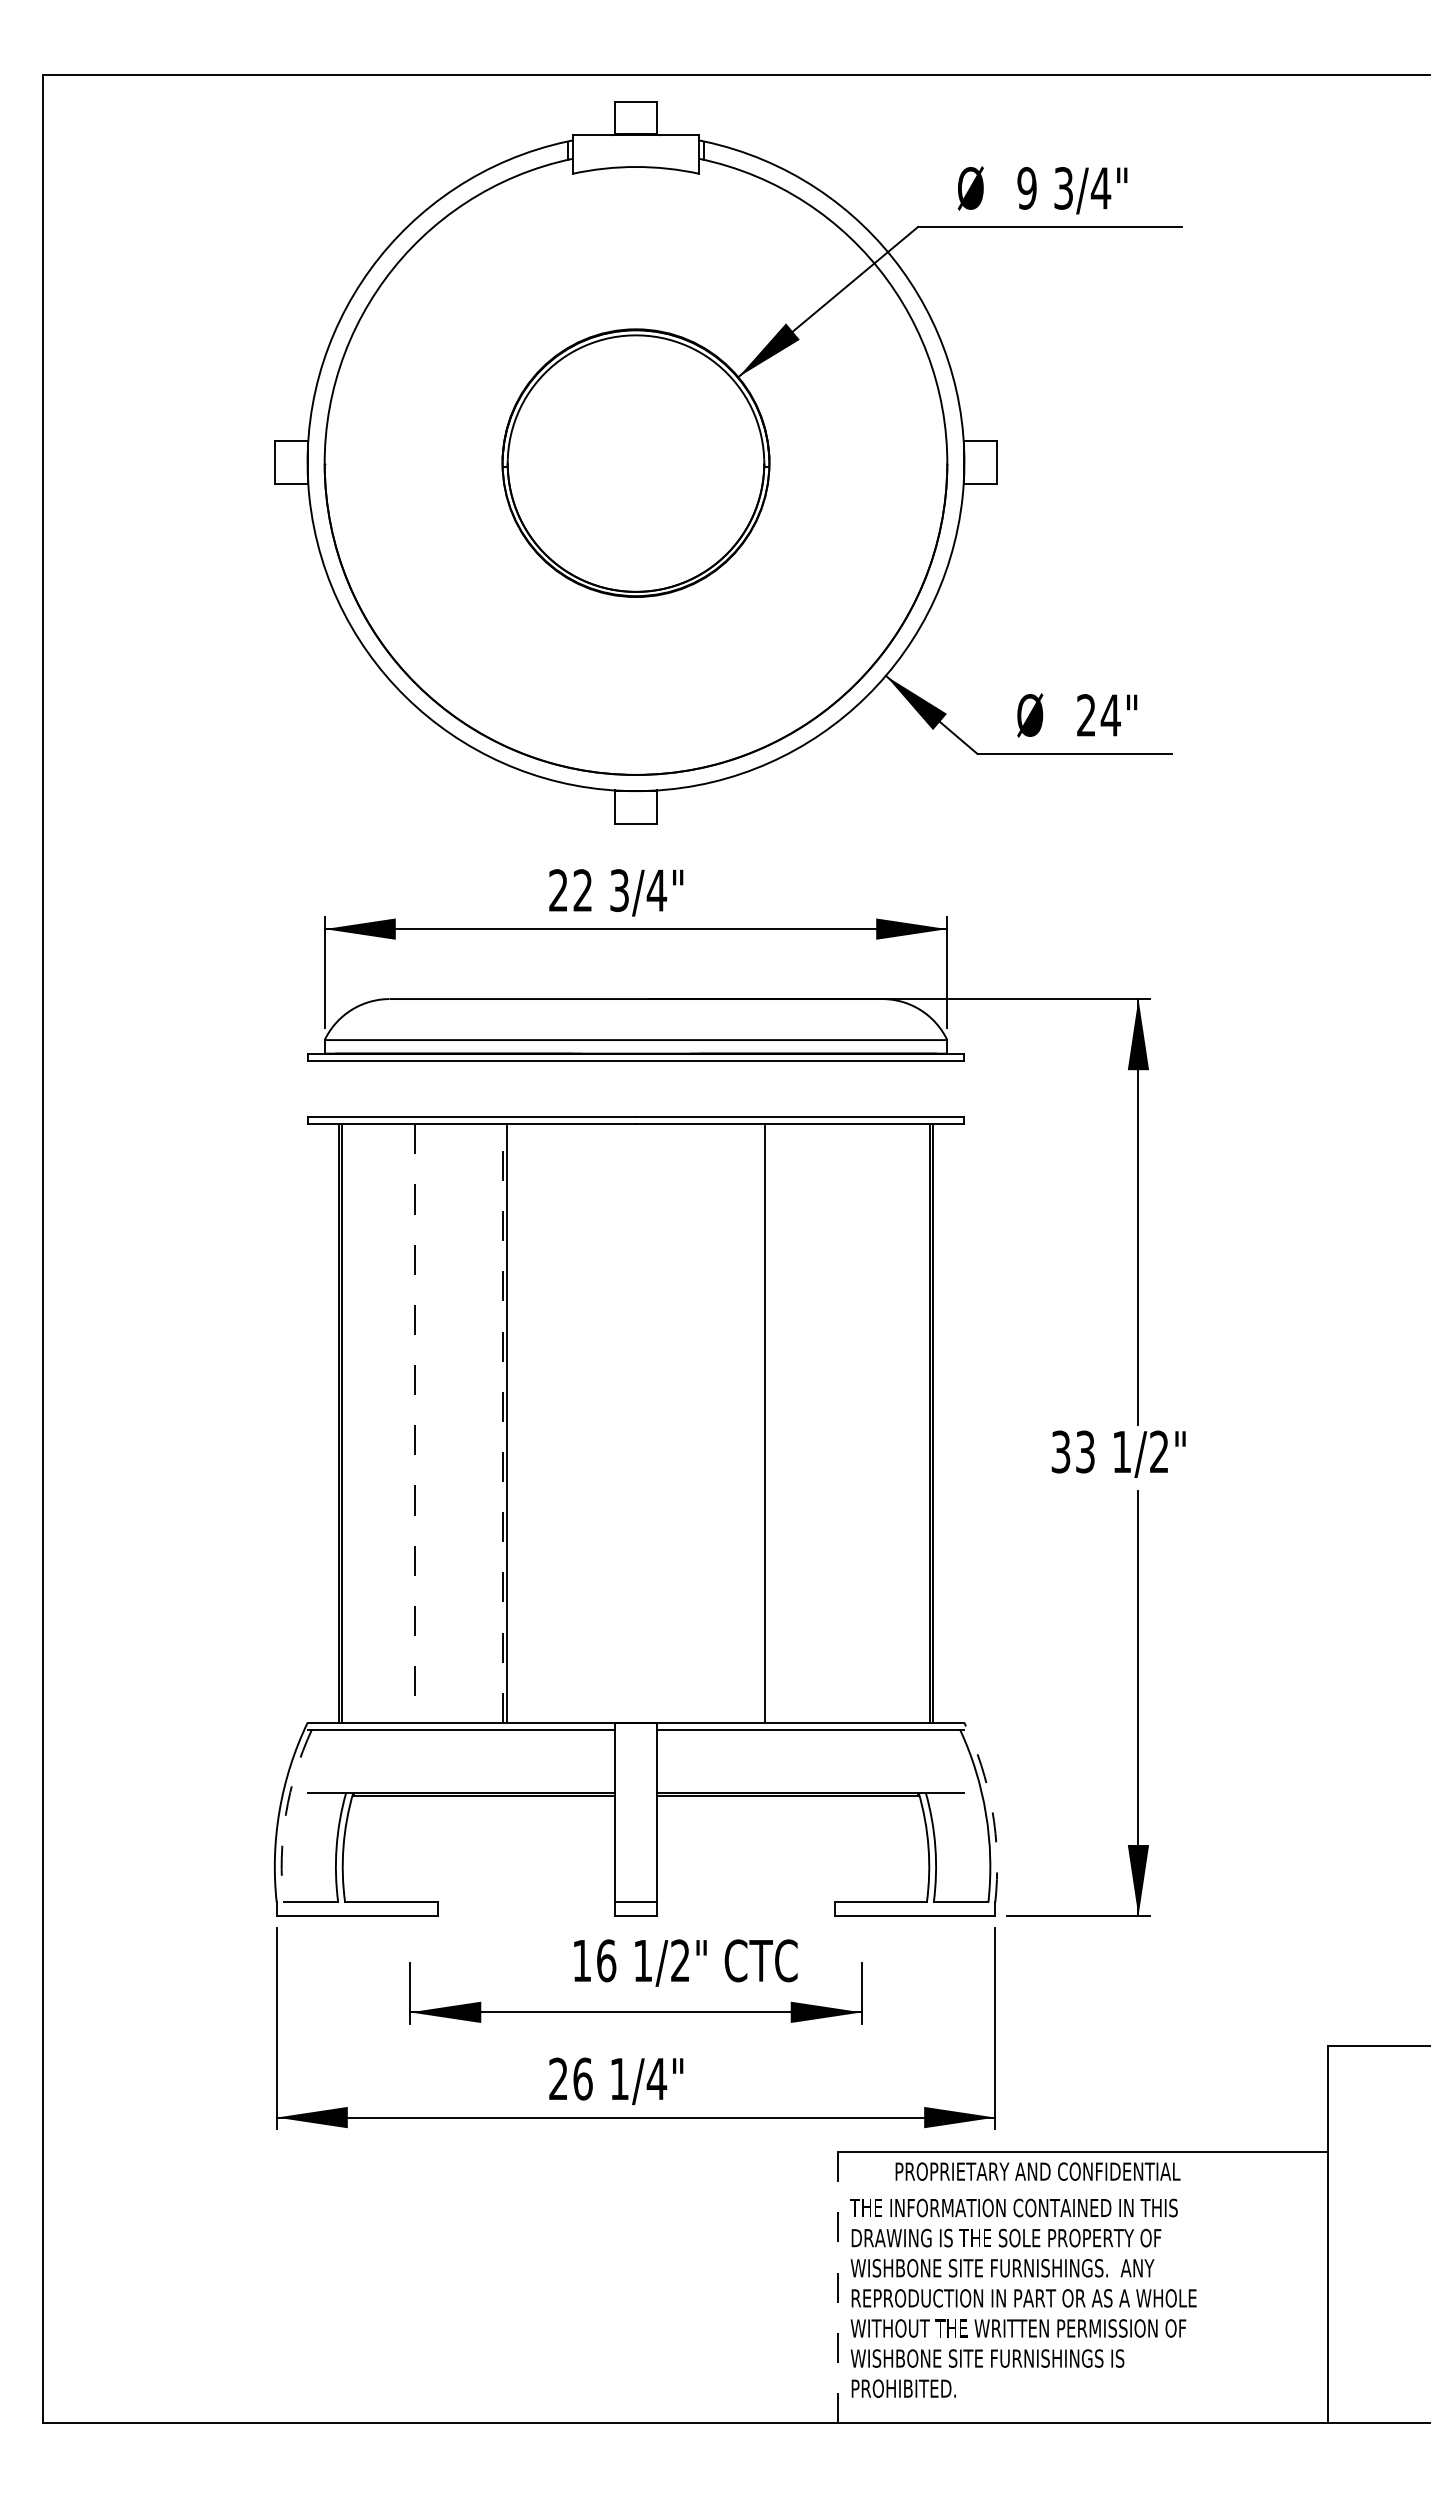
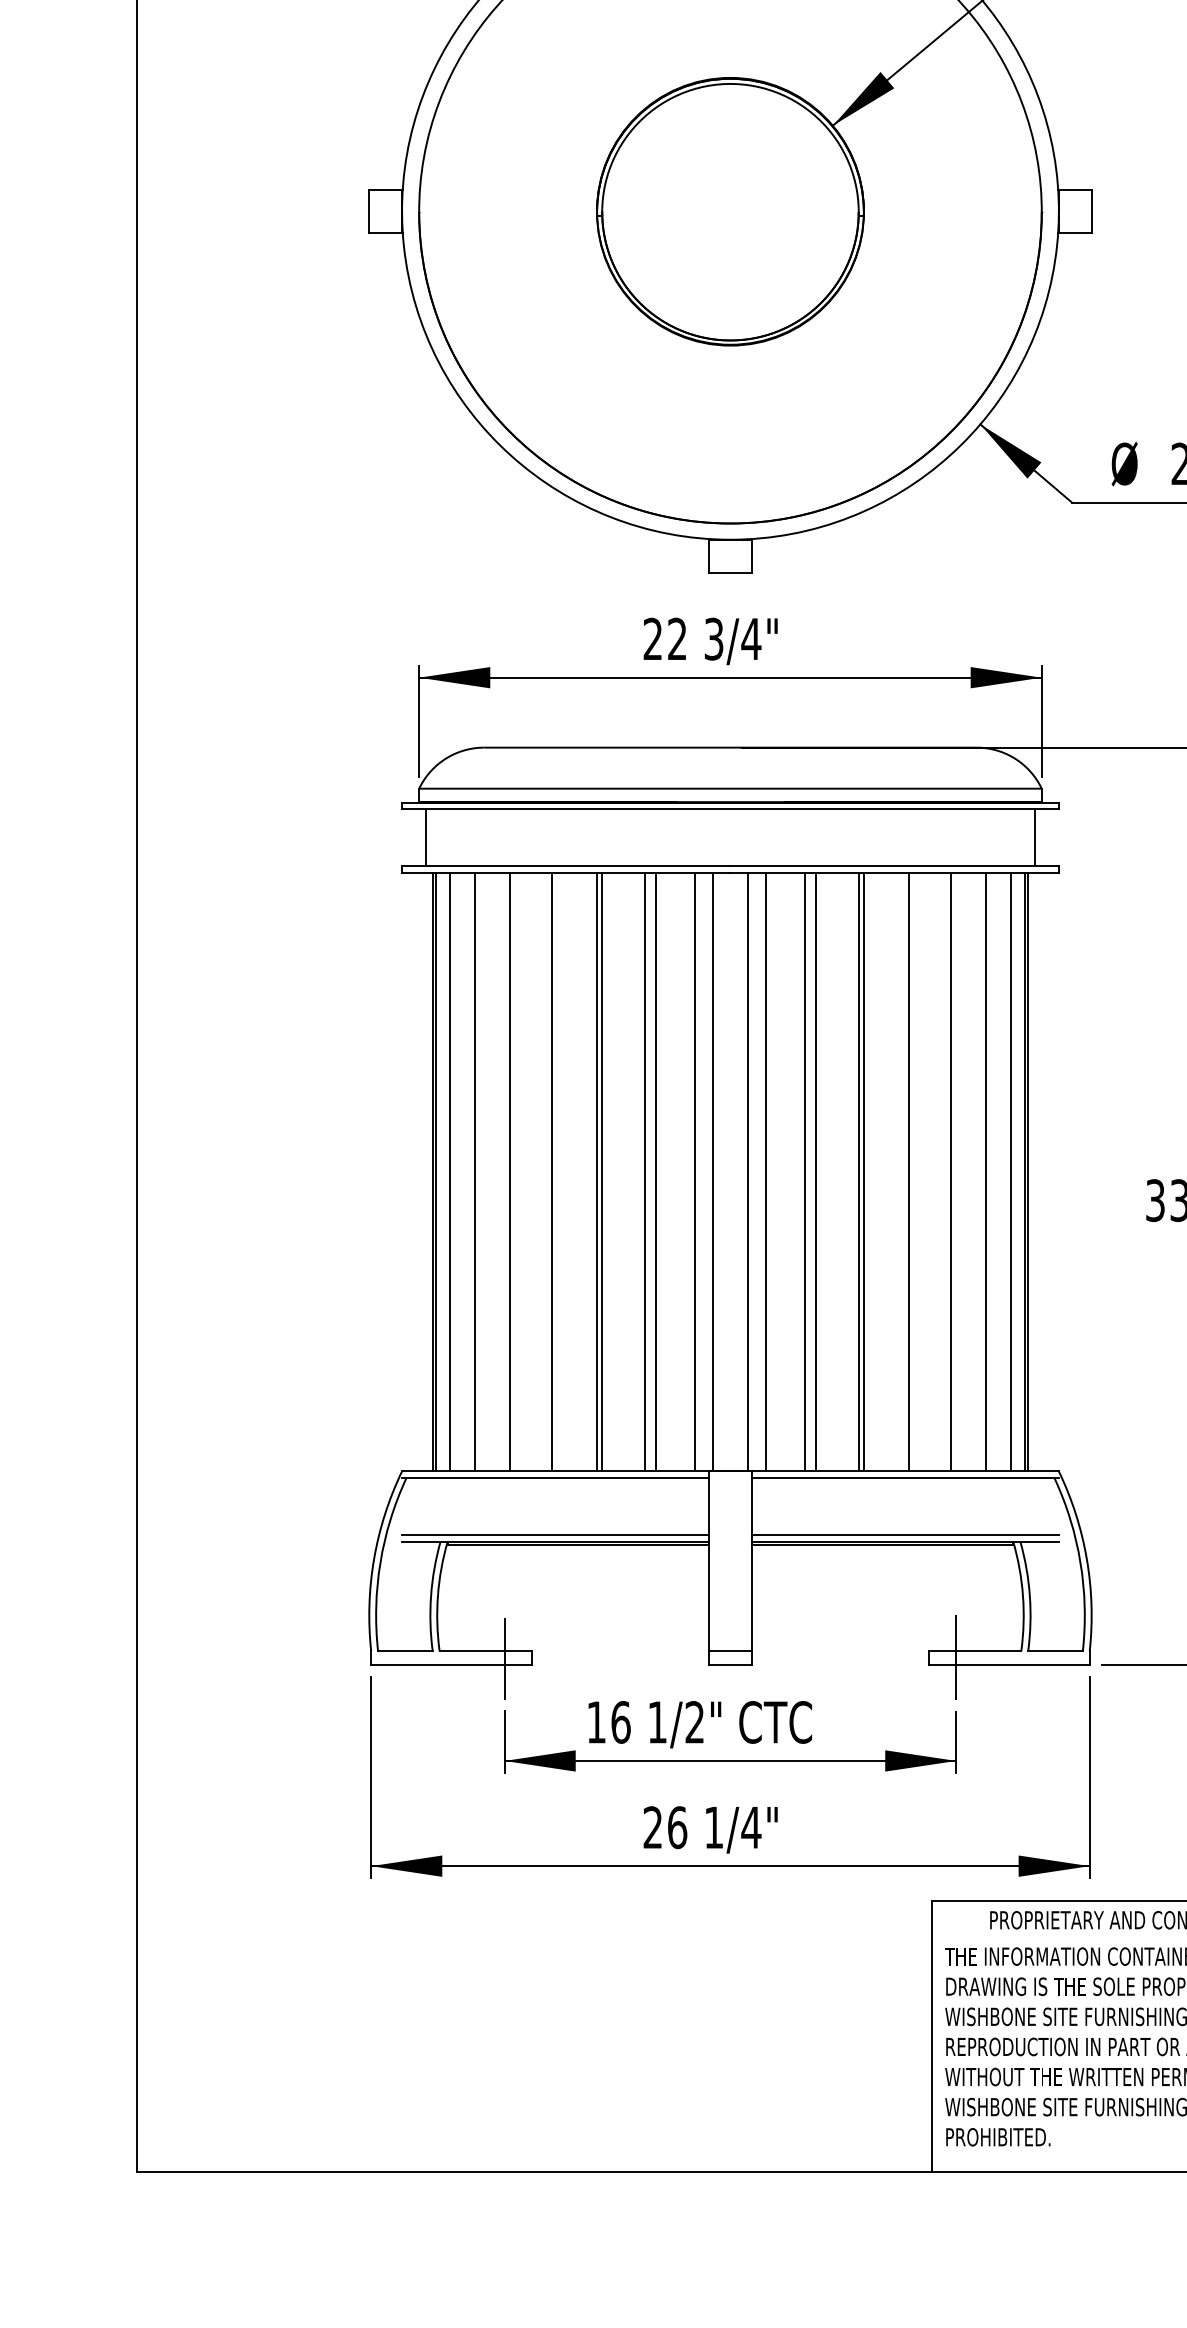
line: (331, 1088) -> (425, 837), added
line: (940, 1088) -> (1034, 837), added
line: (355, 1423) -> (449, 1172), added
line: (380, 1423) -> (474, 1172), added
line: (457, 1423) -> (551, 1172), added
line: (502, 1423) -> (596, 1172), dashed -> solid
line: (550, 1423) -> (644, 1172), added
line: (561, 1423) -> (655, 1172), added
line: (600, 1423) -> (694, 1172), added
line: (618, 1423) -> (712, 1172), added
line: (653, 1423) -> (747, 1172), added
line: (671, 1423) -> (765, 1172), added
line: (710, 1423) -> (804, 1172), added
line: (721, 1423) -> (815, 1172), added
line: (769, 1423) -> (863, 1172), added
line: (814, 1423) -> (908, 1172), added
line: (856, 1423) -> (950, 1172), added
line: (891, 1423) -> (985, 1172), added
line: (916, 1423) -> (1010, 1172), added
line: (415, 1424) -> (509, 1173), dashed -> solid
line: (460, 1786) -> (554, 1535), added
line: (810, 1786) -> (904, 1535), added
arc: (992, 1810) -> (1086, 1559), dashed -> solid
arc: (285, 1814) -> (379, 1563), dashed -> solid
line: (861, 1908) -> (955, 1657), added
line: (410, 1909) -> (504, 1658), added
text: (685, 1962) -> (699, 1724), moved
line: (837, 2288) -> (931, 2037), dashed -> solid

